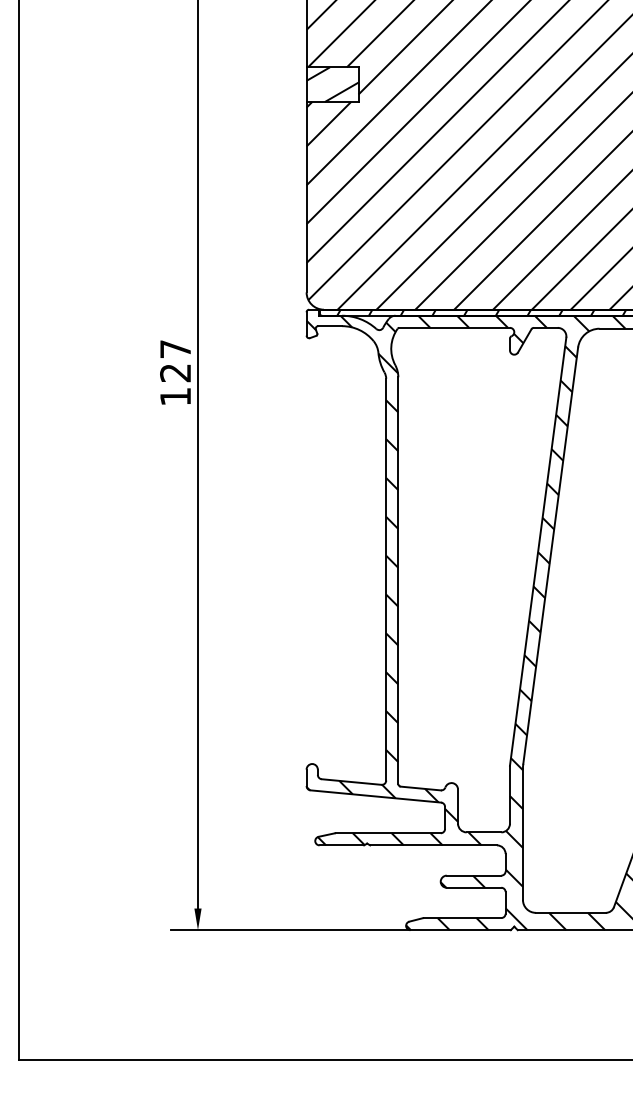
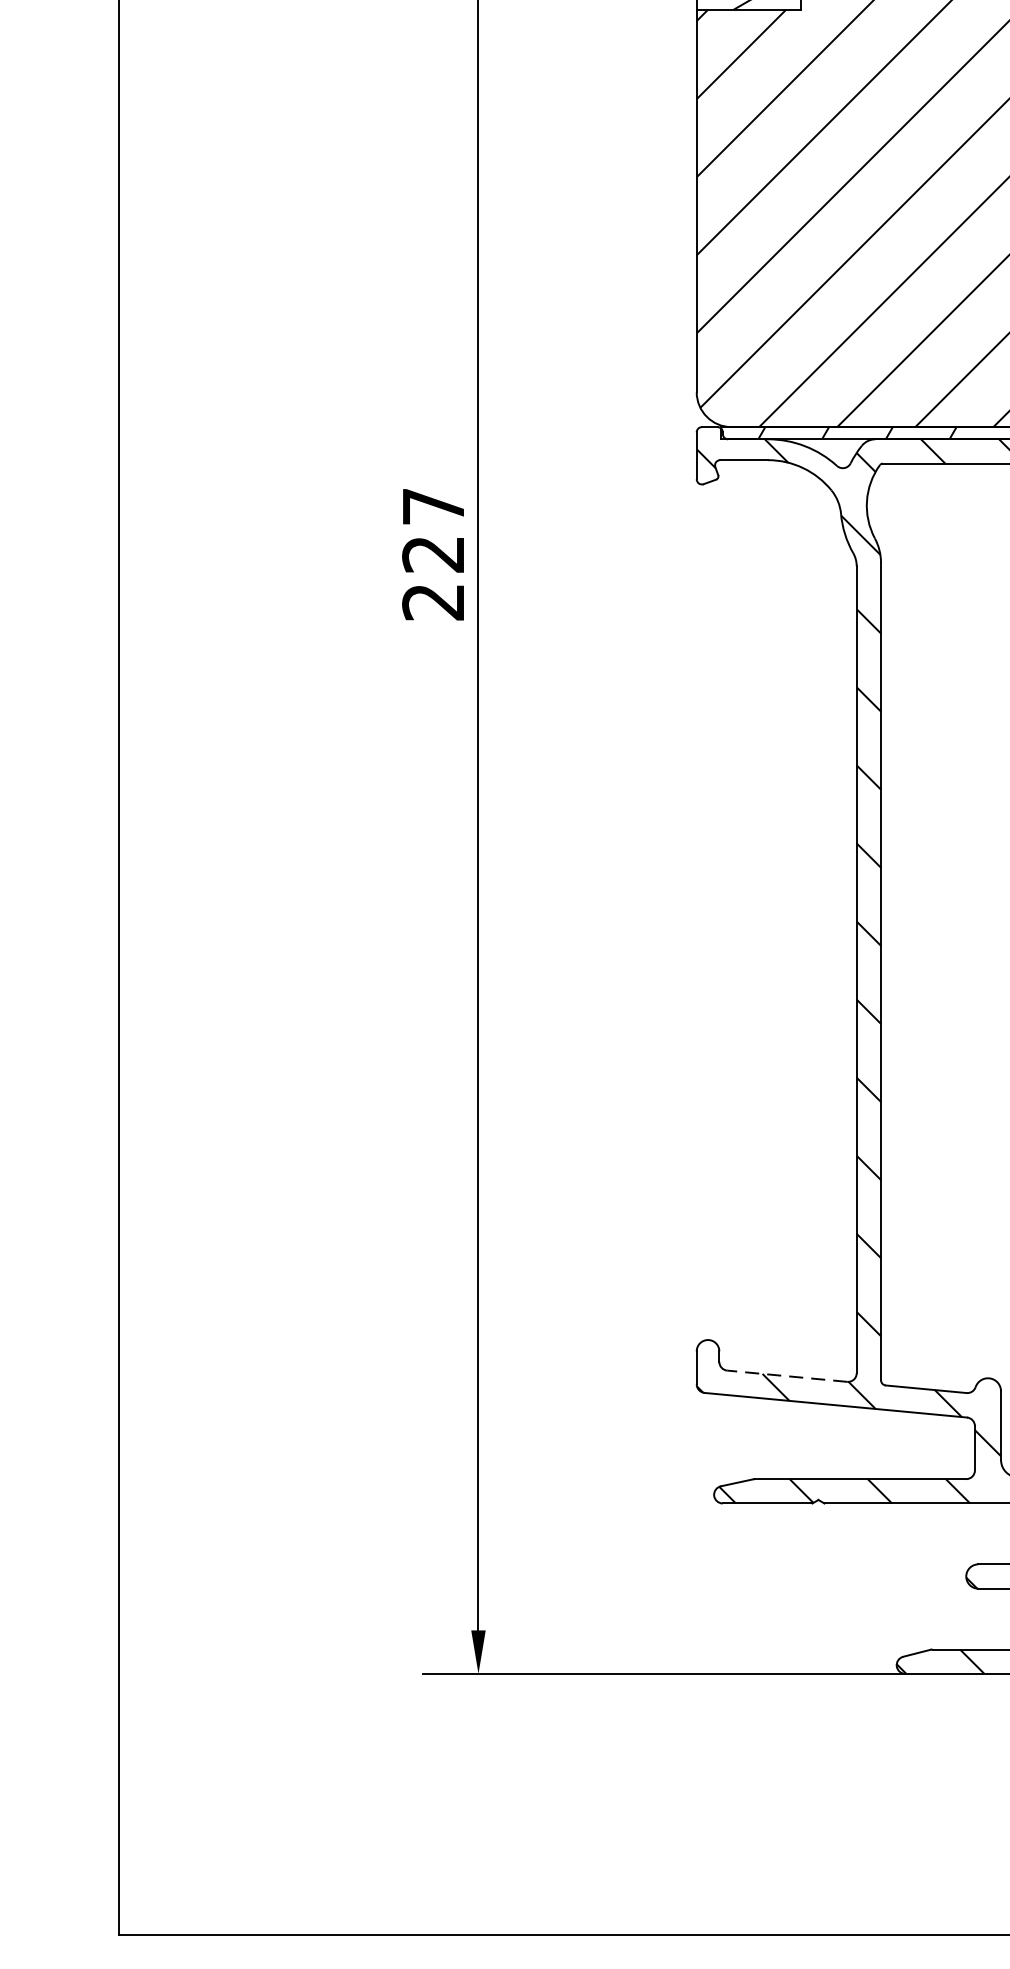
text: (175, 396) -> (433, 601), 127 -> 227
line: (351, 782) -> (786, 1377), solid -> dashed

